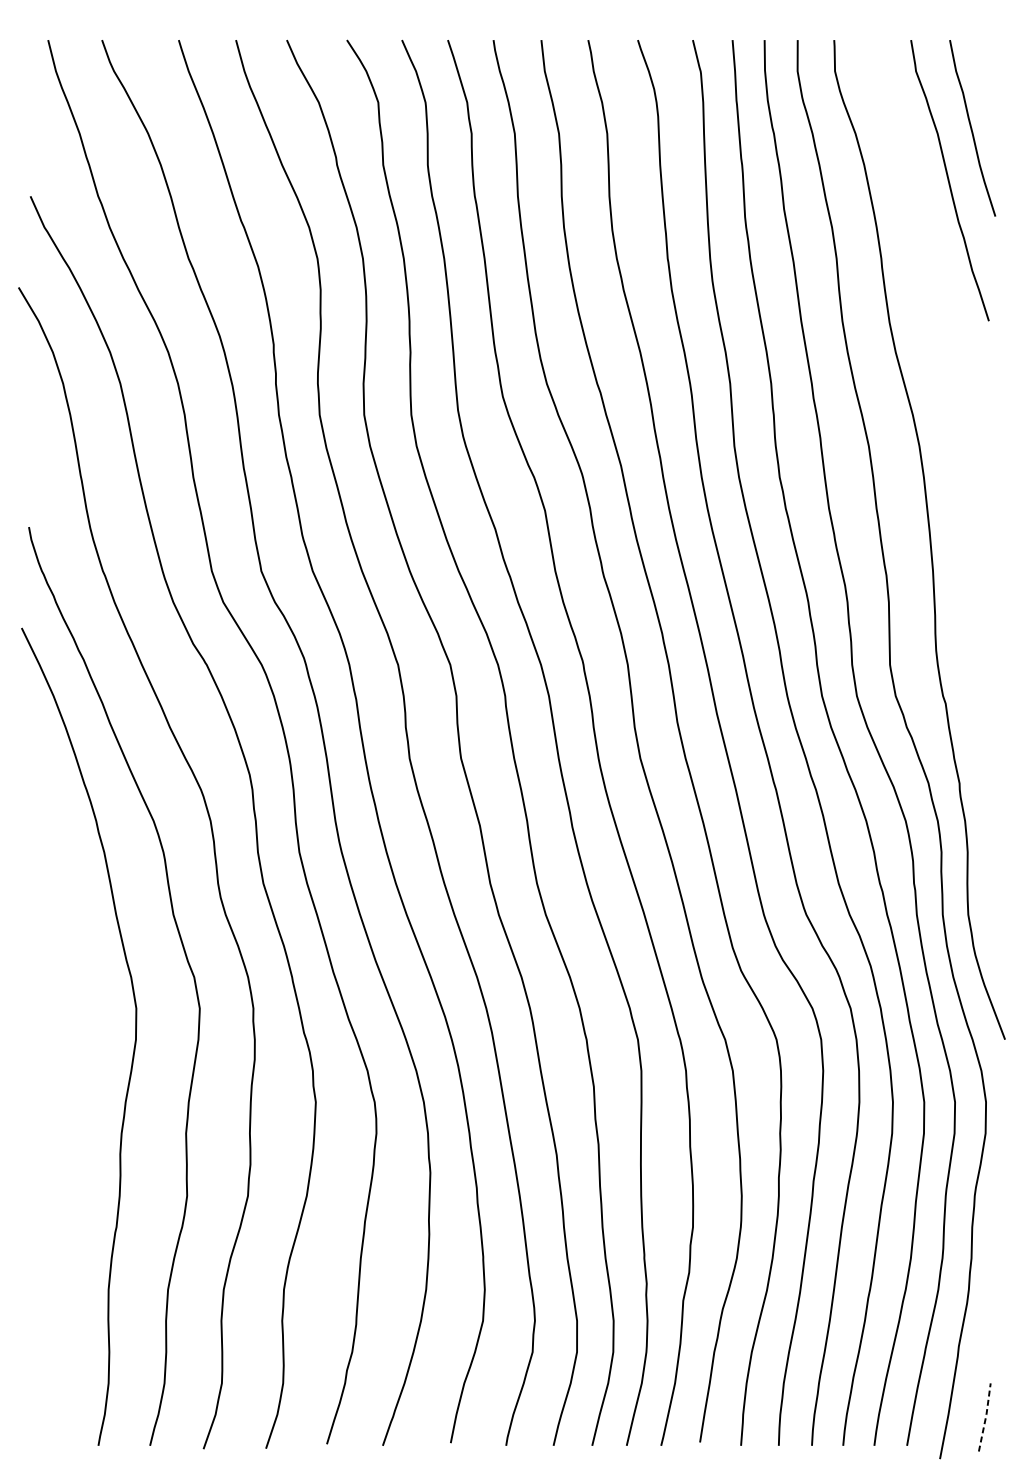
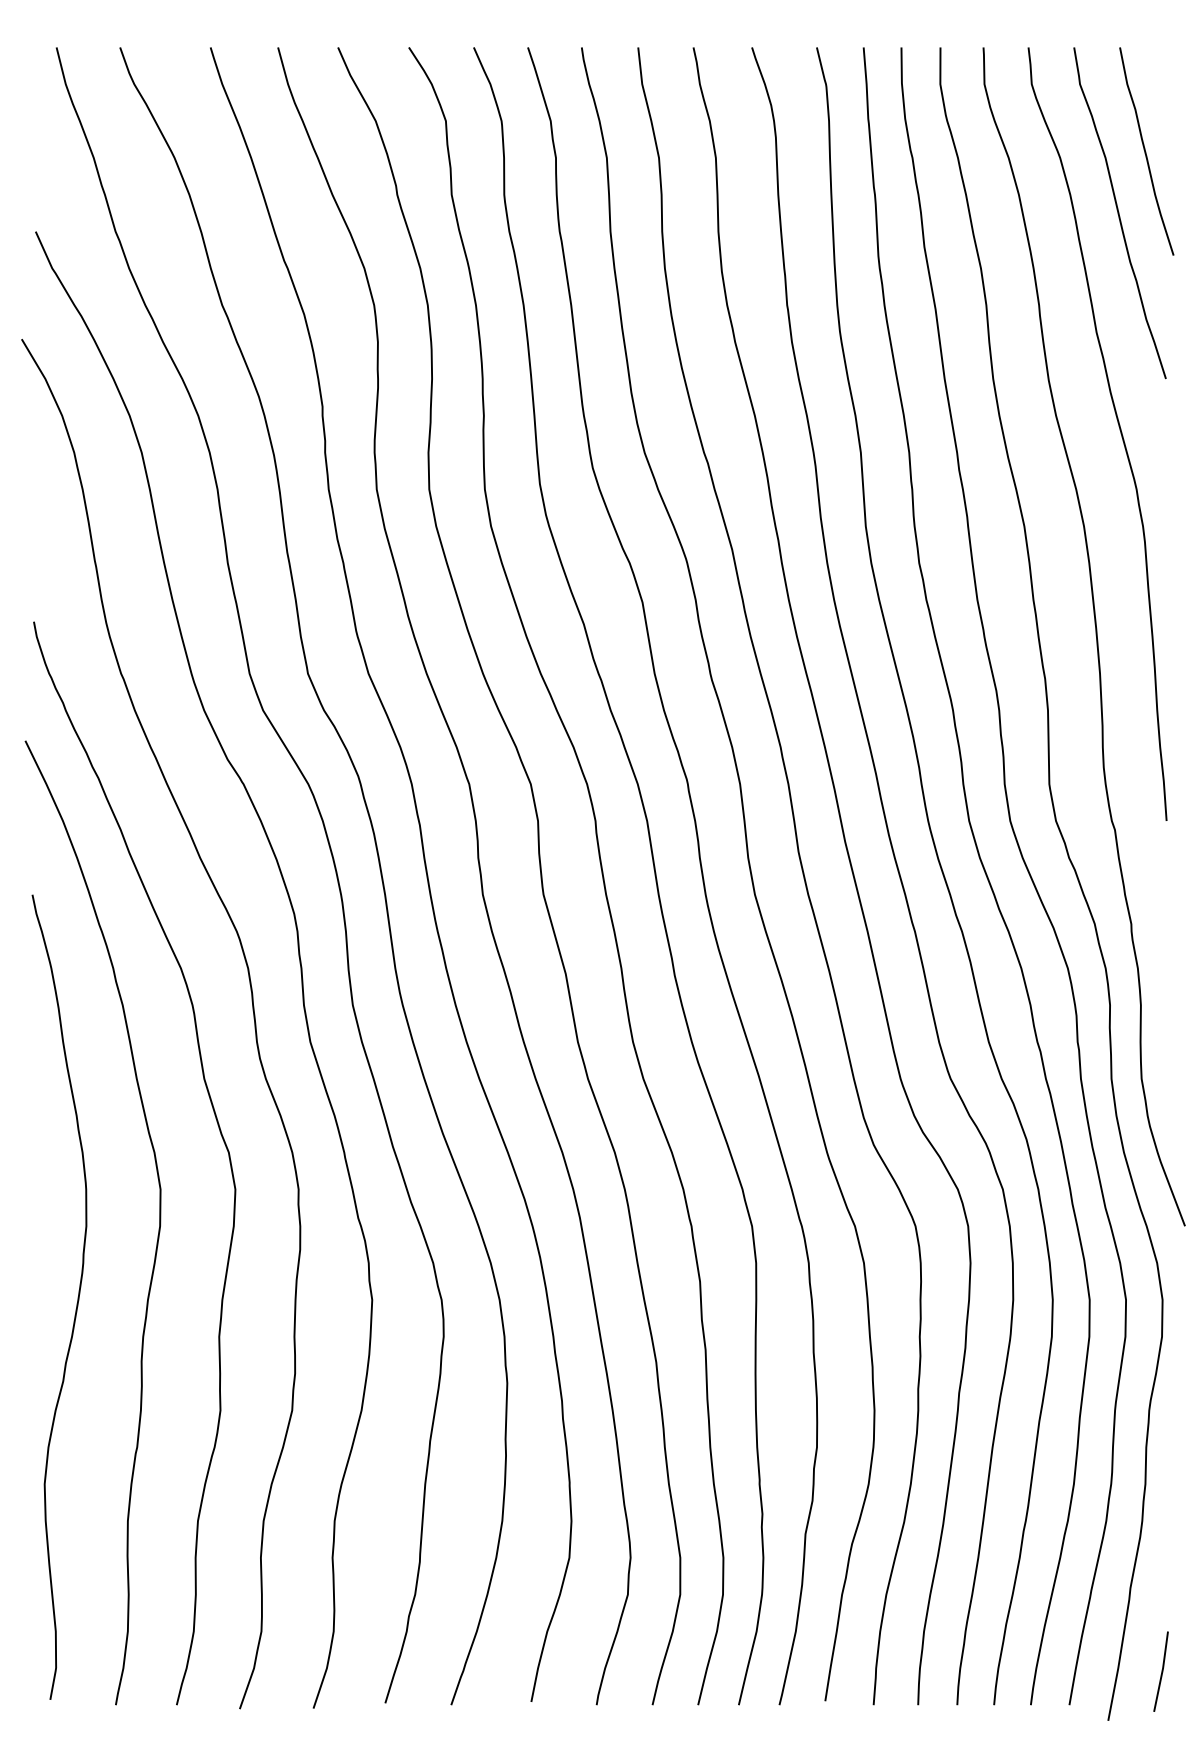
curve: (948, 361) -> (1118, 426), added
curve: (65, 1100) -> (77, 1297), added
line: (986, 1417) -> (1162, 1671), dashed -> solid

